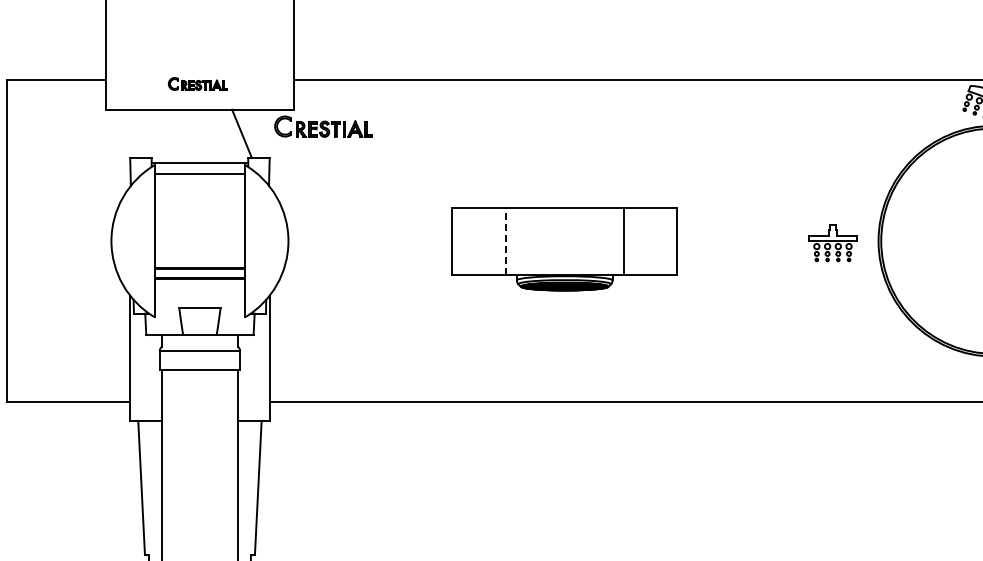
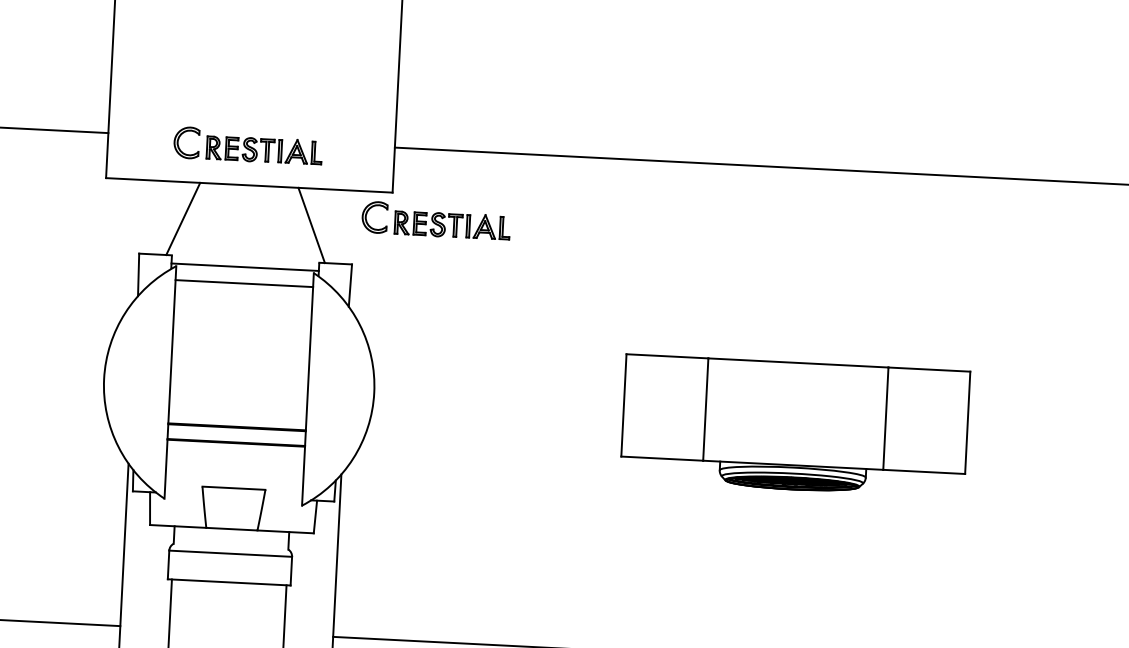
part: (197, 83) -> (247, 145), size x1.67
line: (157, 133) -> (182, 218), added
line: (505, 241) -> (705, 410), dashed -> solid

